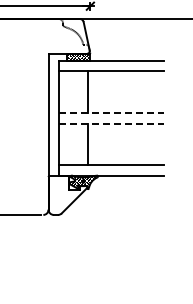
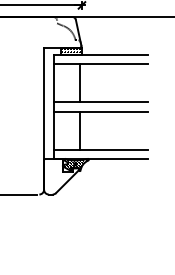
line: (111, 113) -> (101, 102), dashed -> solid
line: (111, 123) -> (101, 111), dashed -> solid

